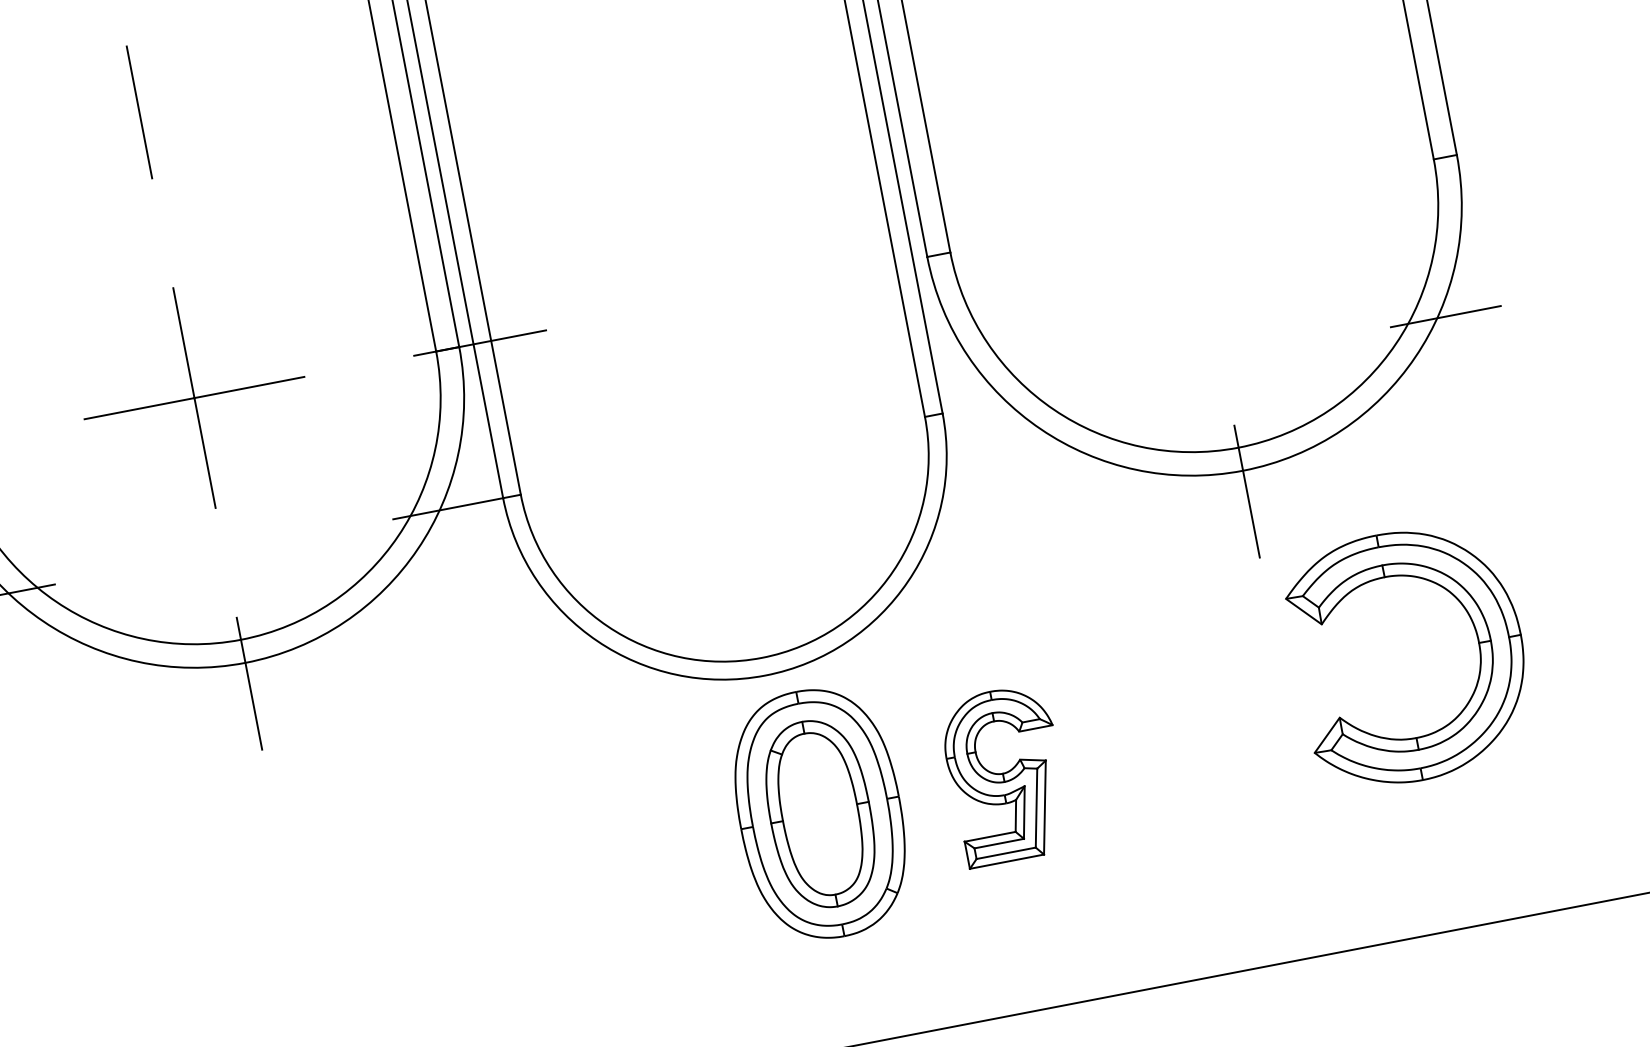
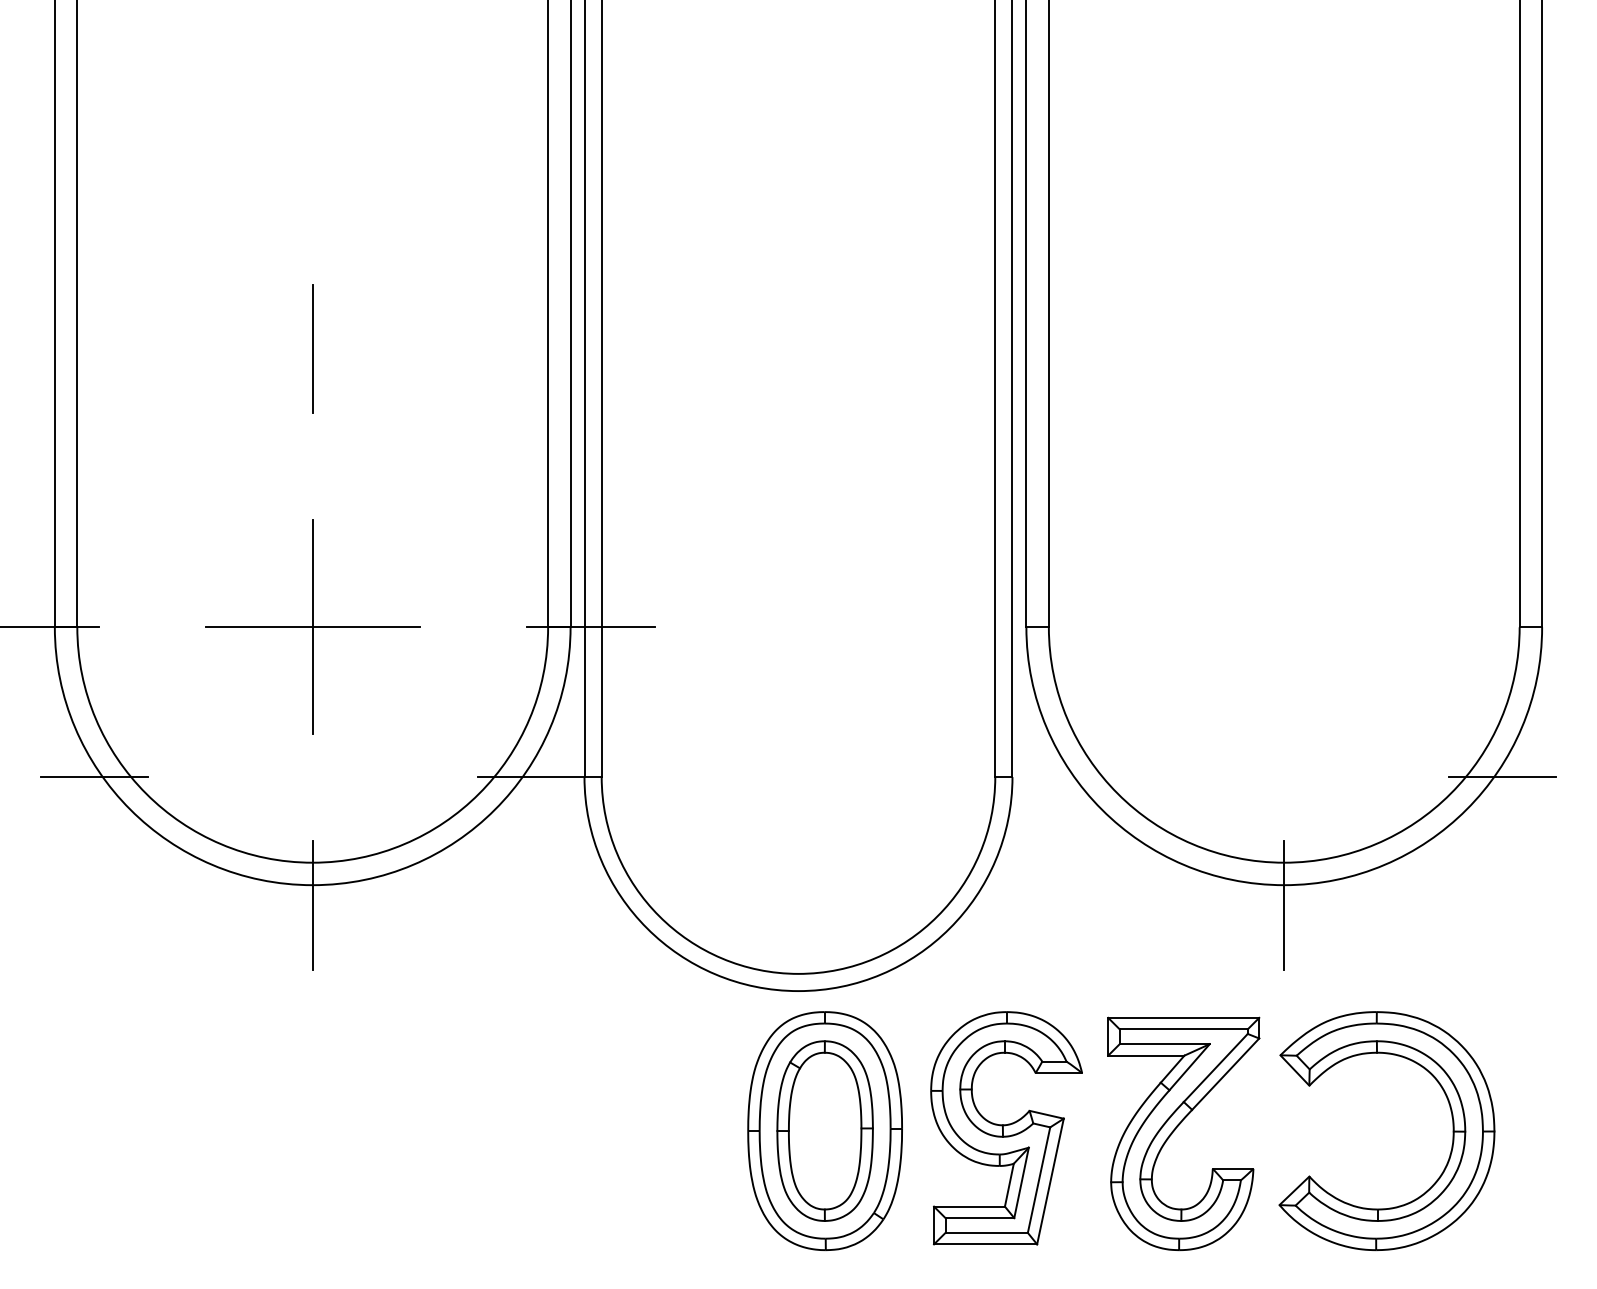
part: (1477, 643) -> (1452, 1131), moved
part: (1181, 740) -> (1177, 1127), added
part: (1005, 775) -> (1006, 1128), size x1.43

